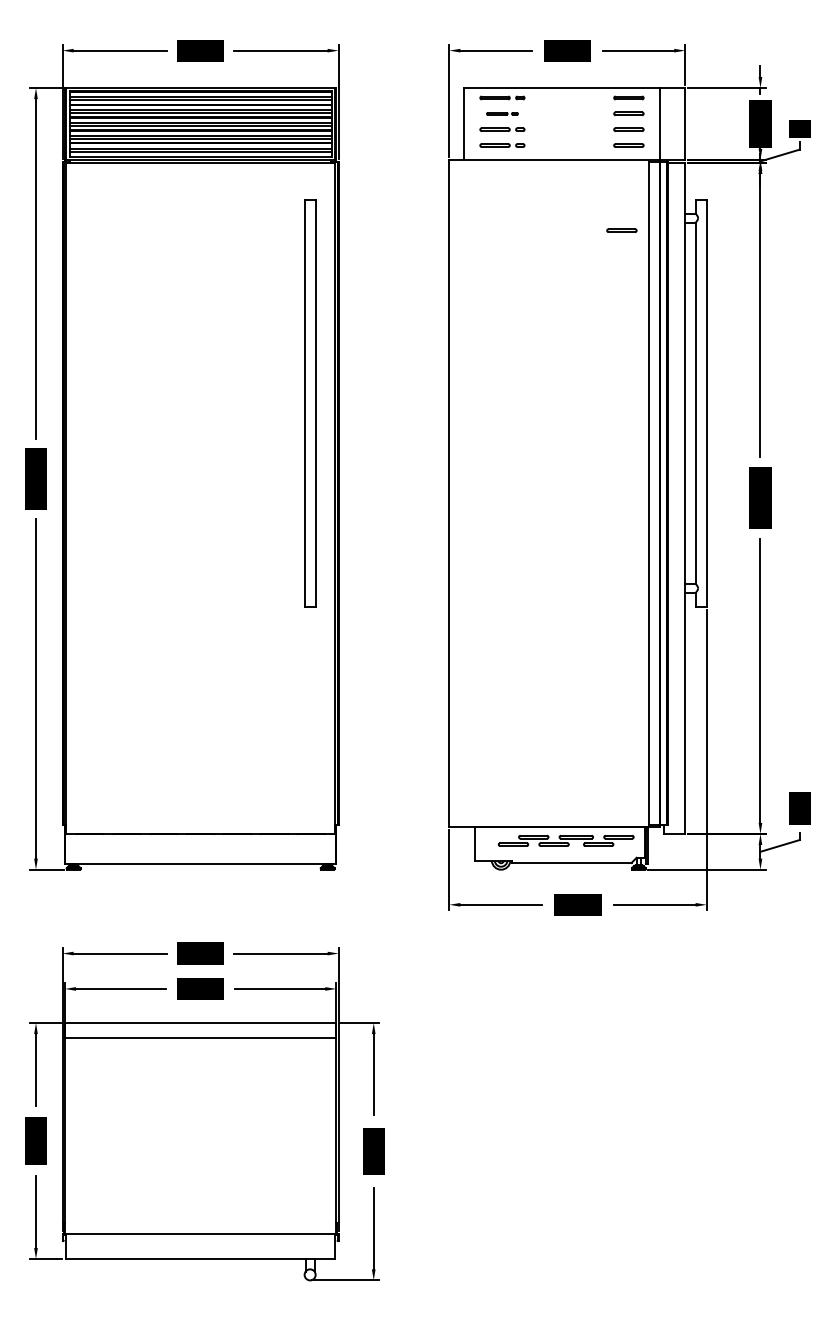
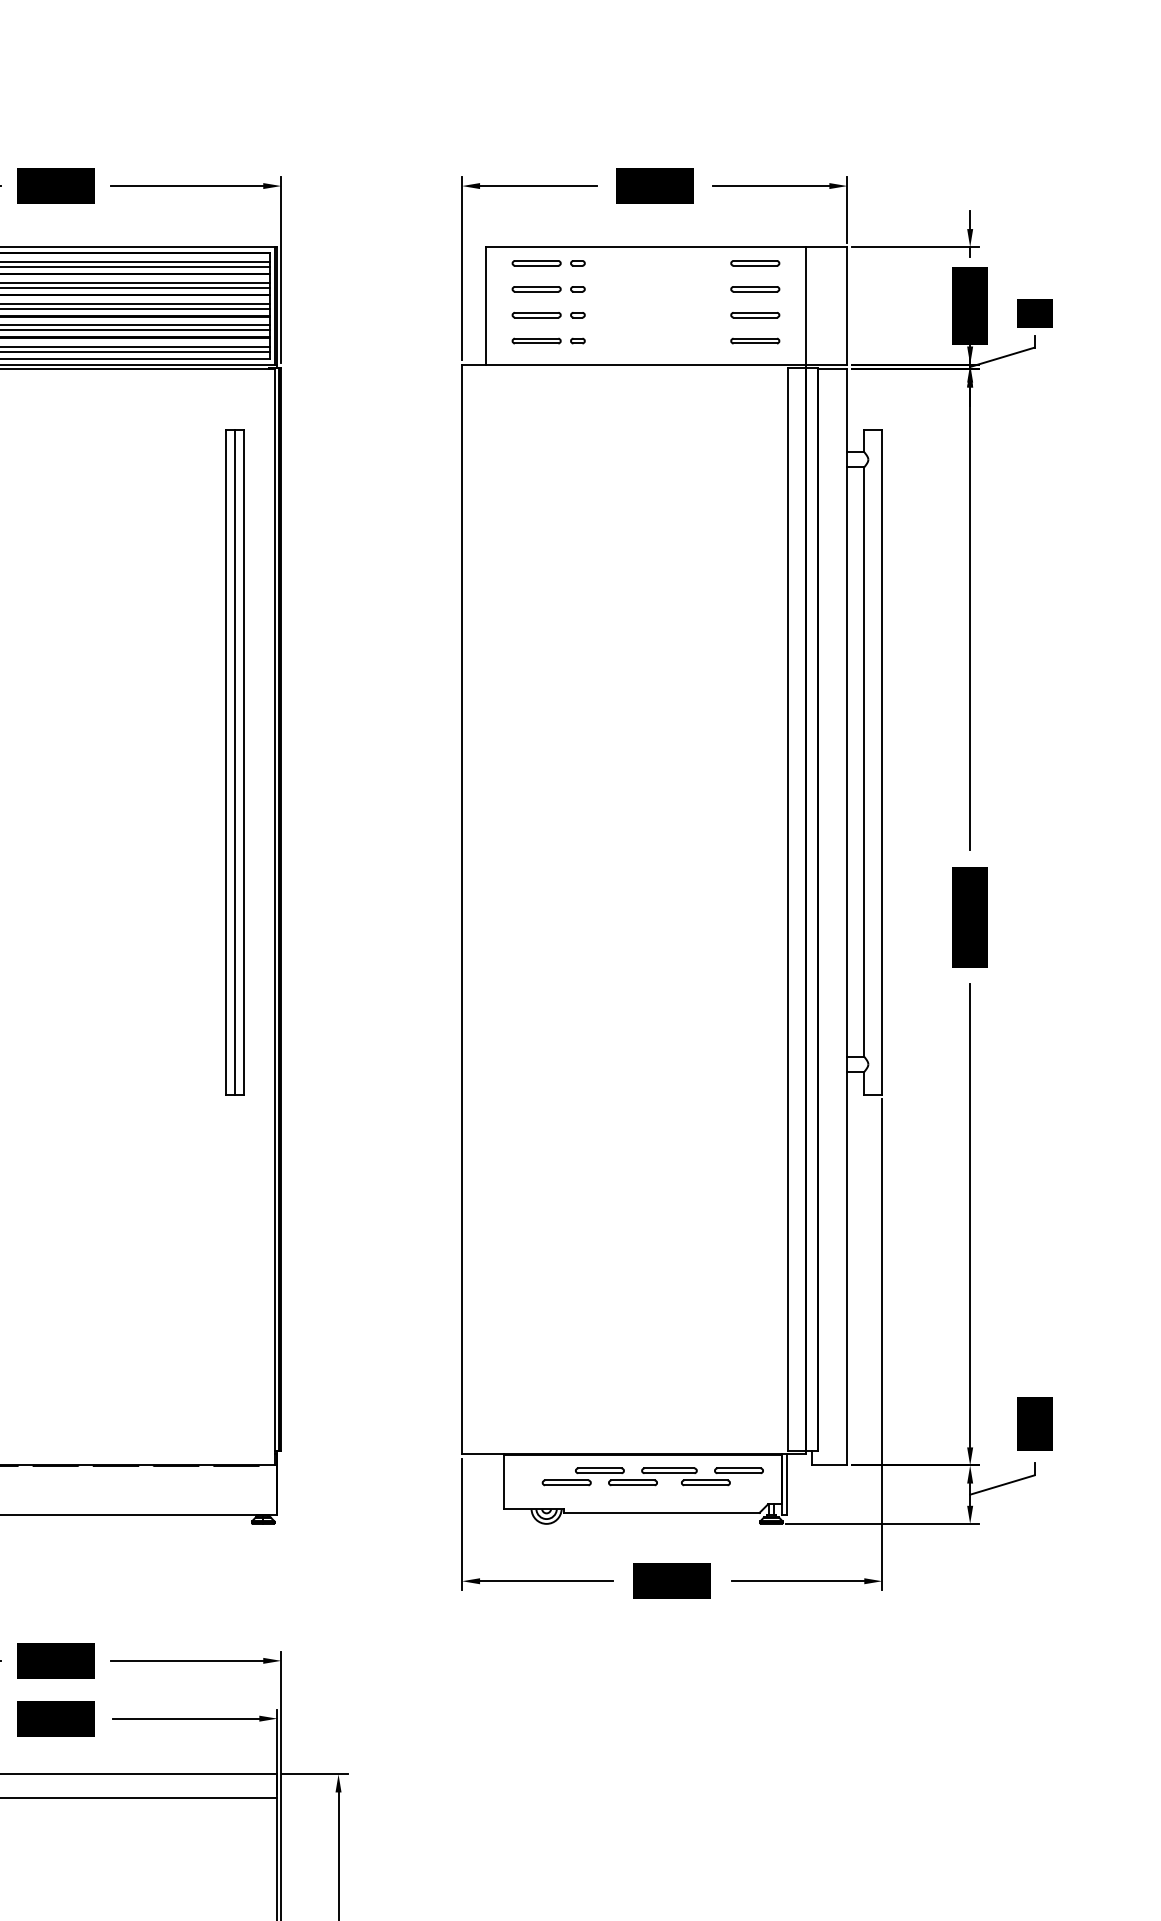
part: (502, 113) -> (548, 288), size x1.43
line: (621, 229) -> (743, 478), removed
line: (310, 402) -> (235, 760), added

